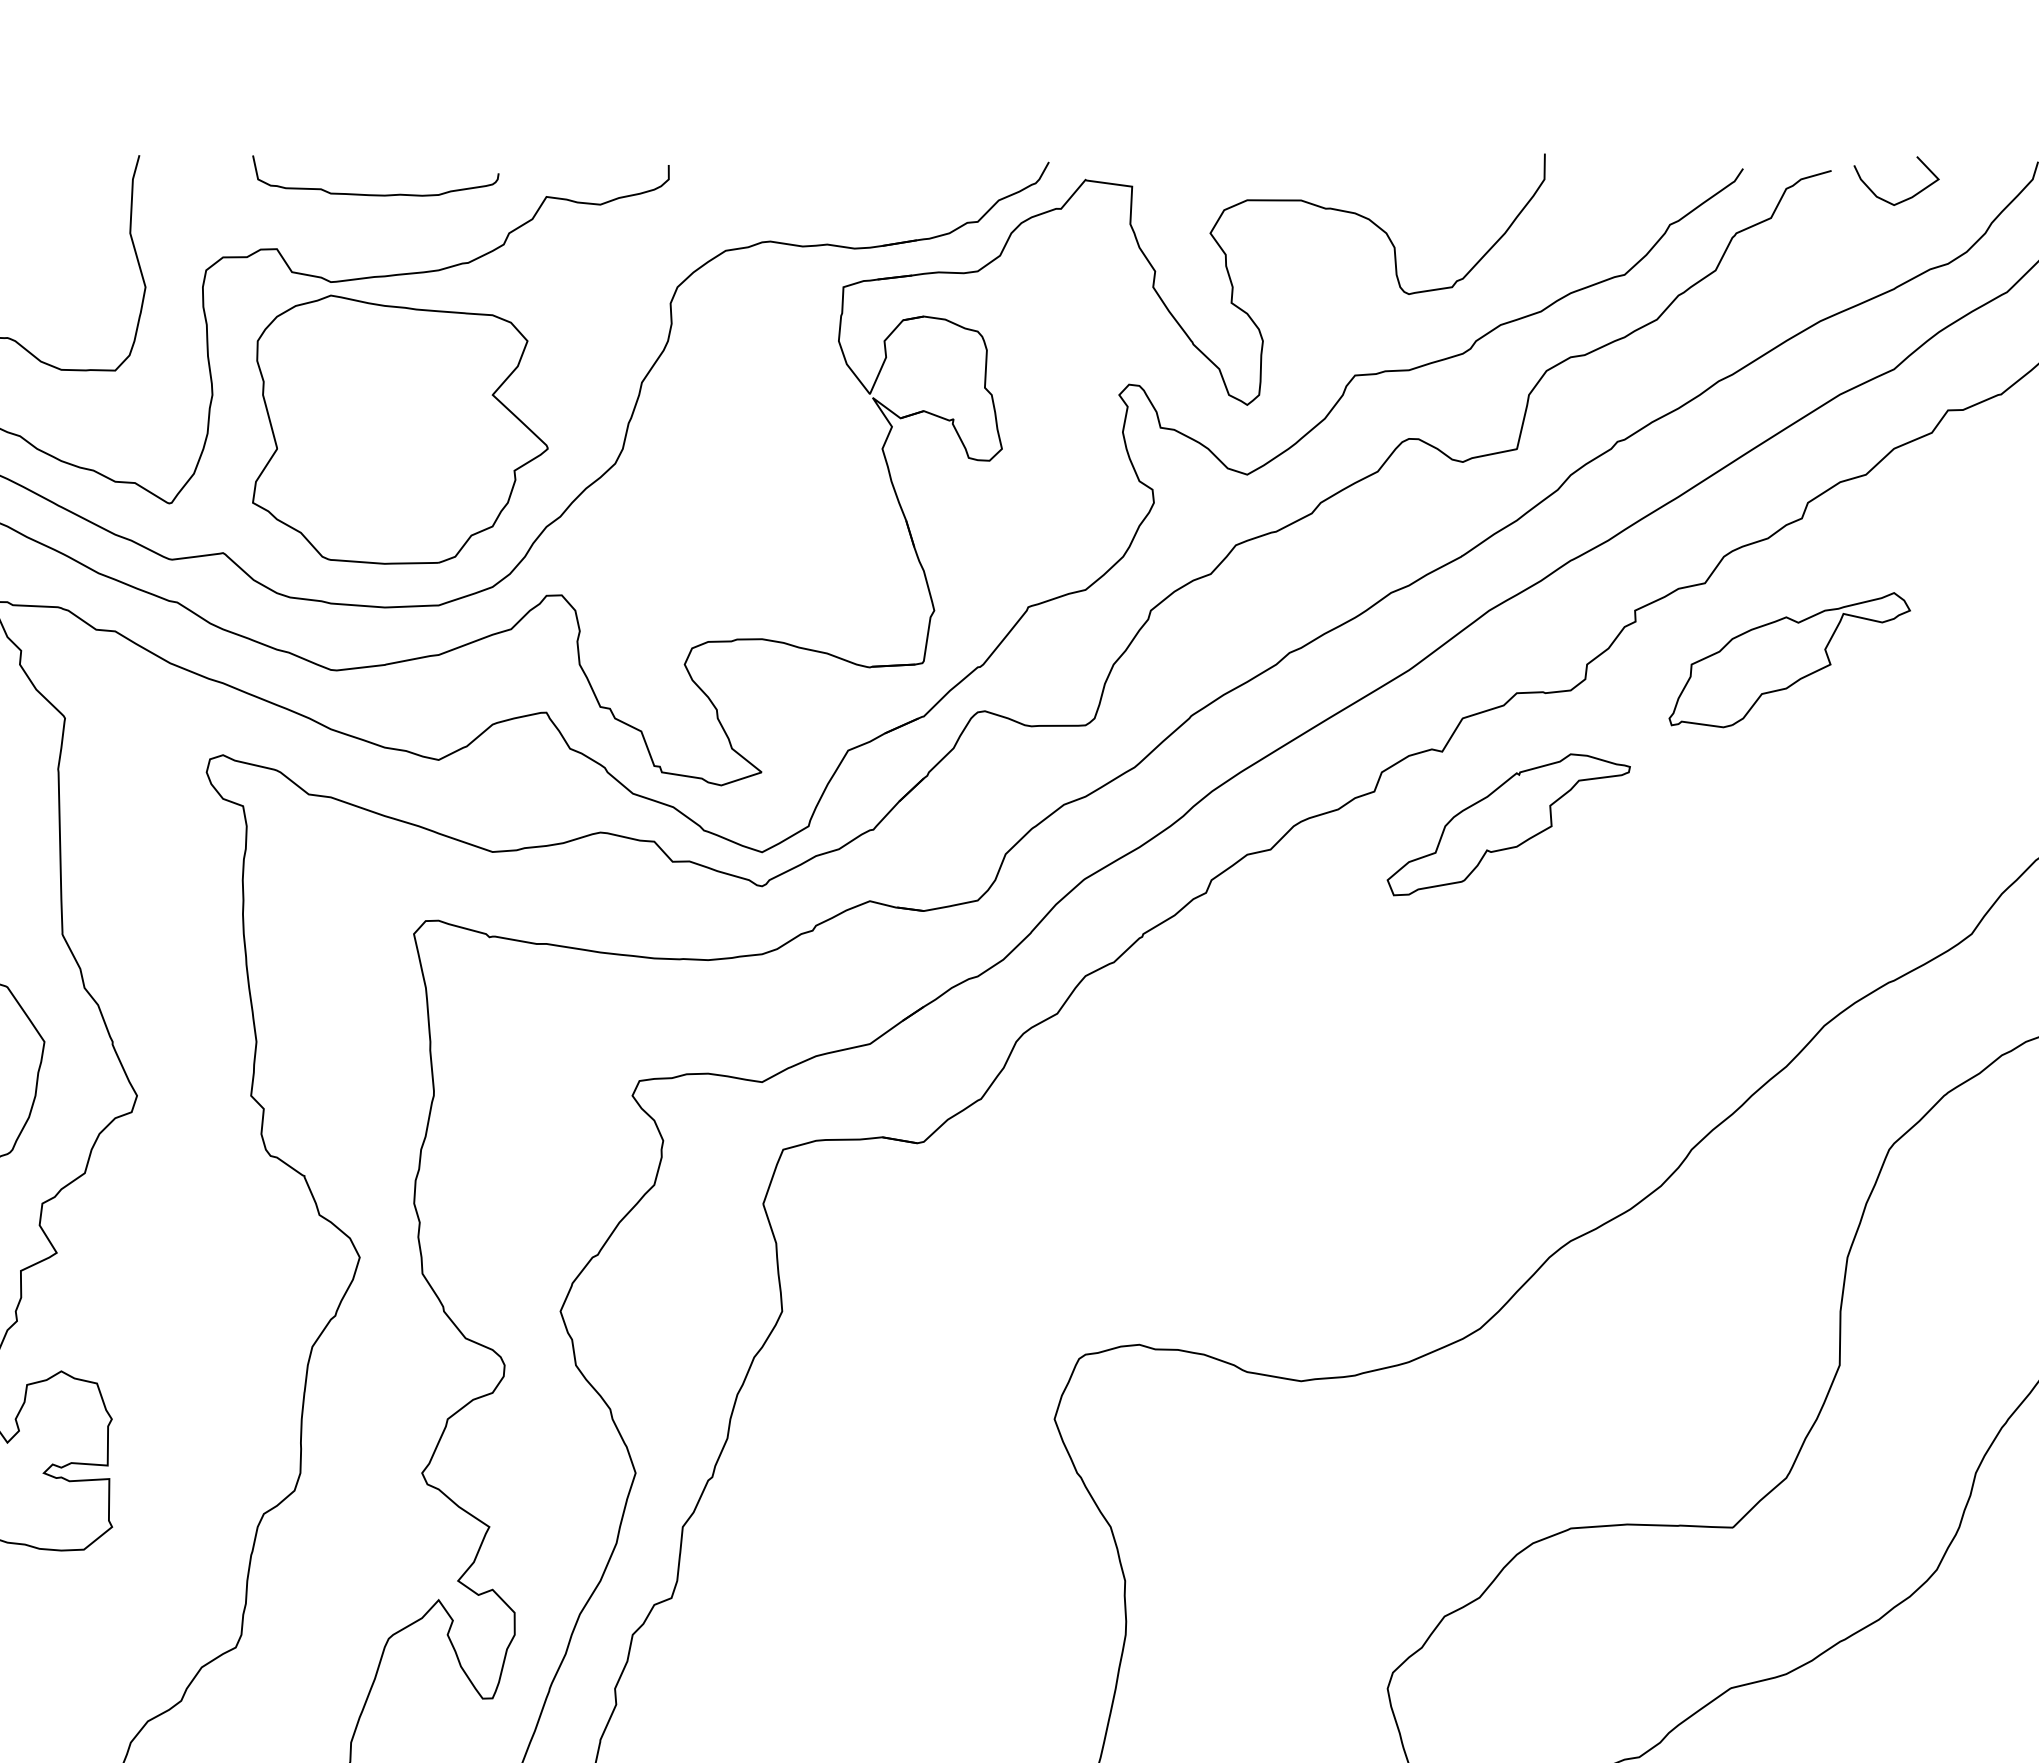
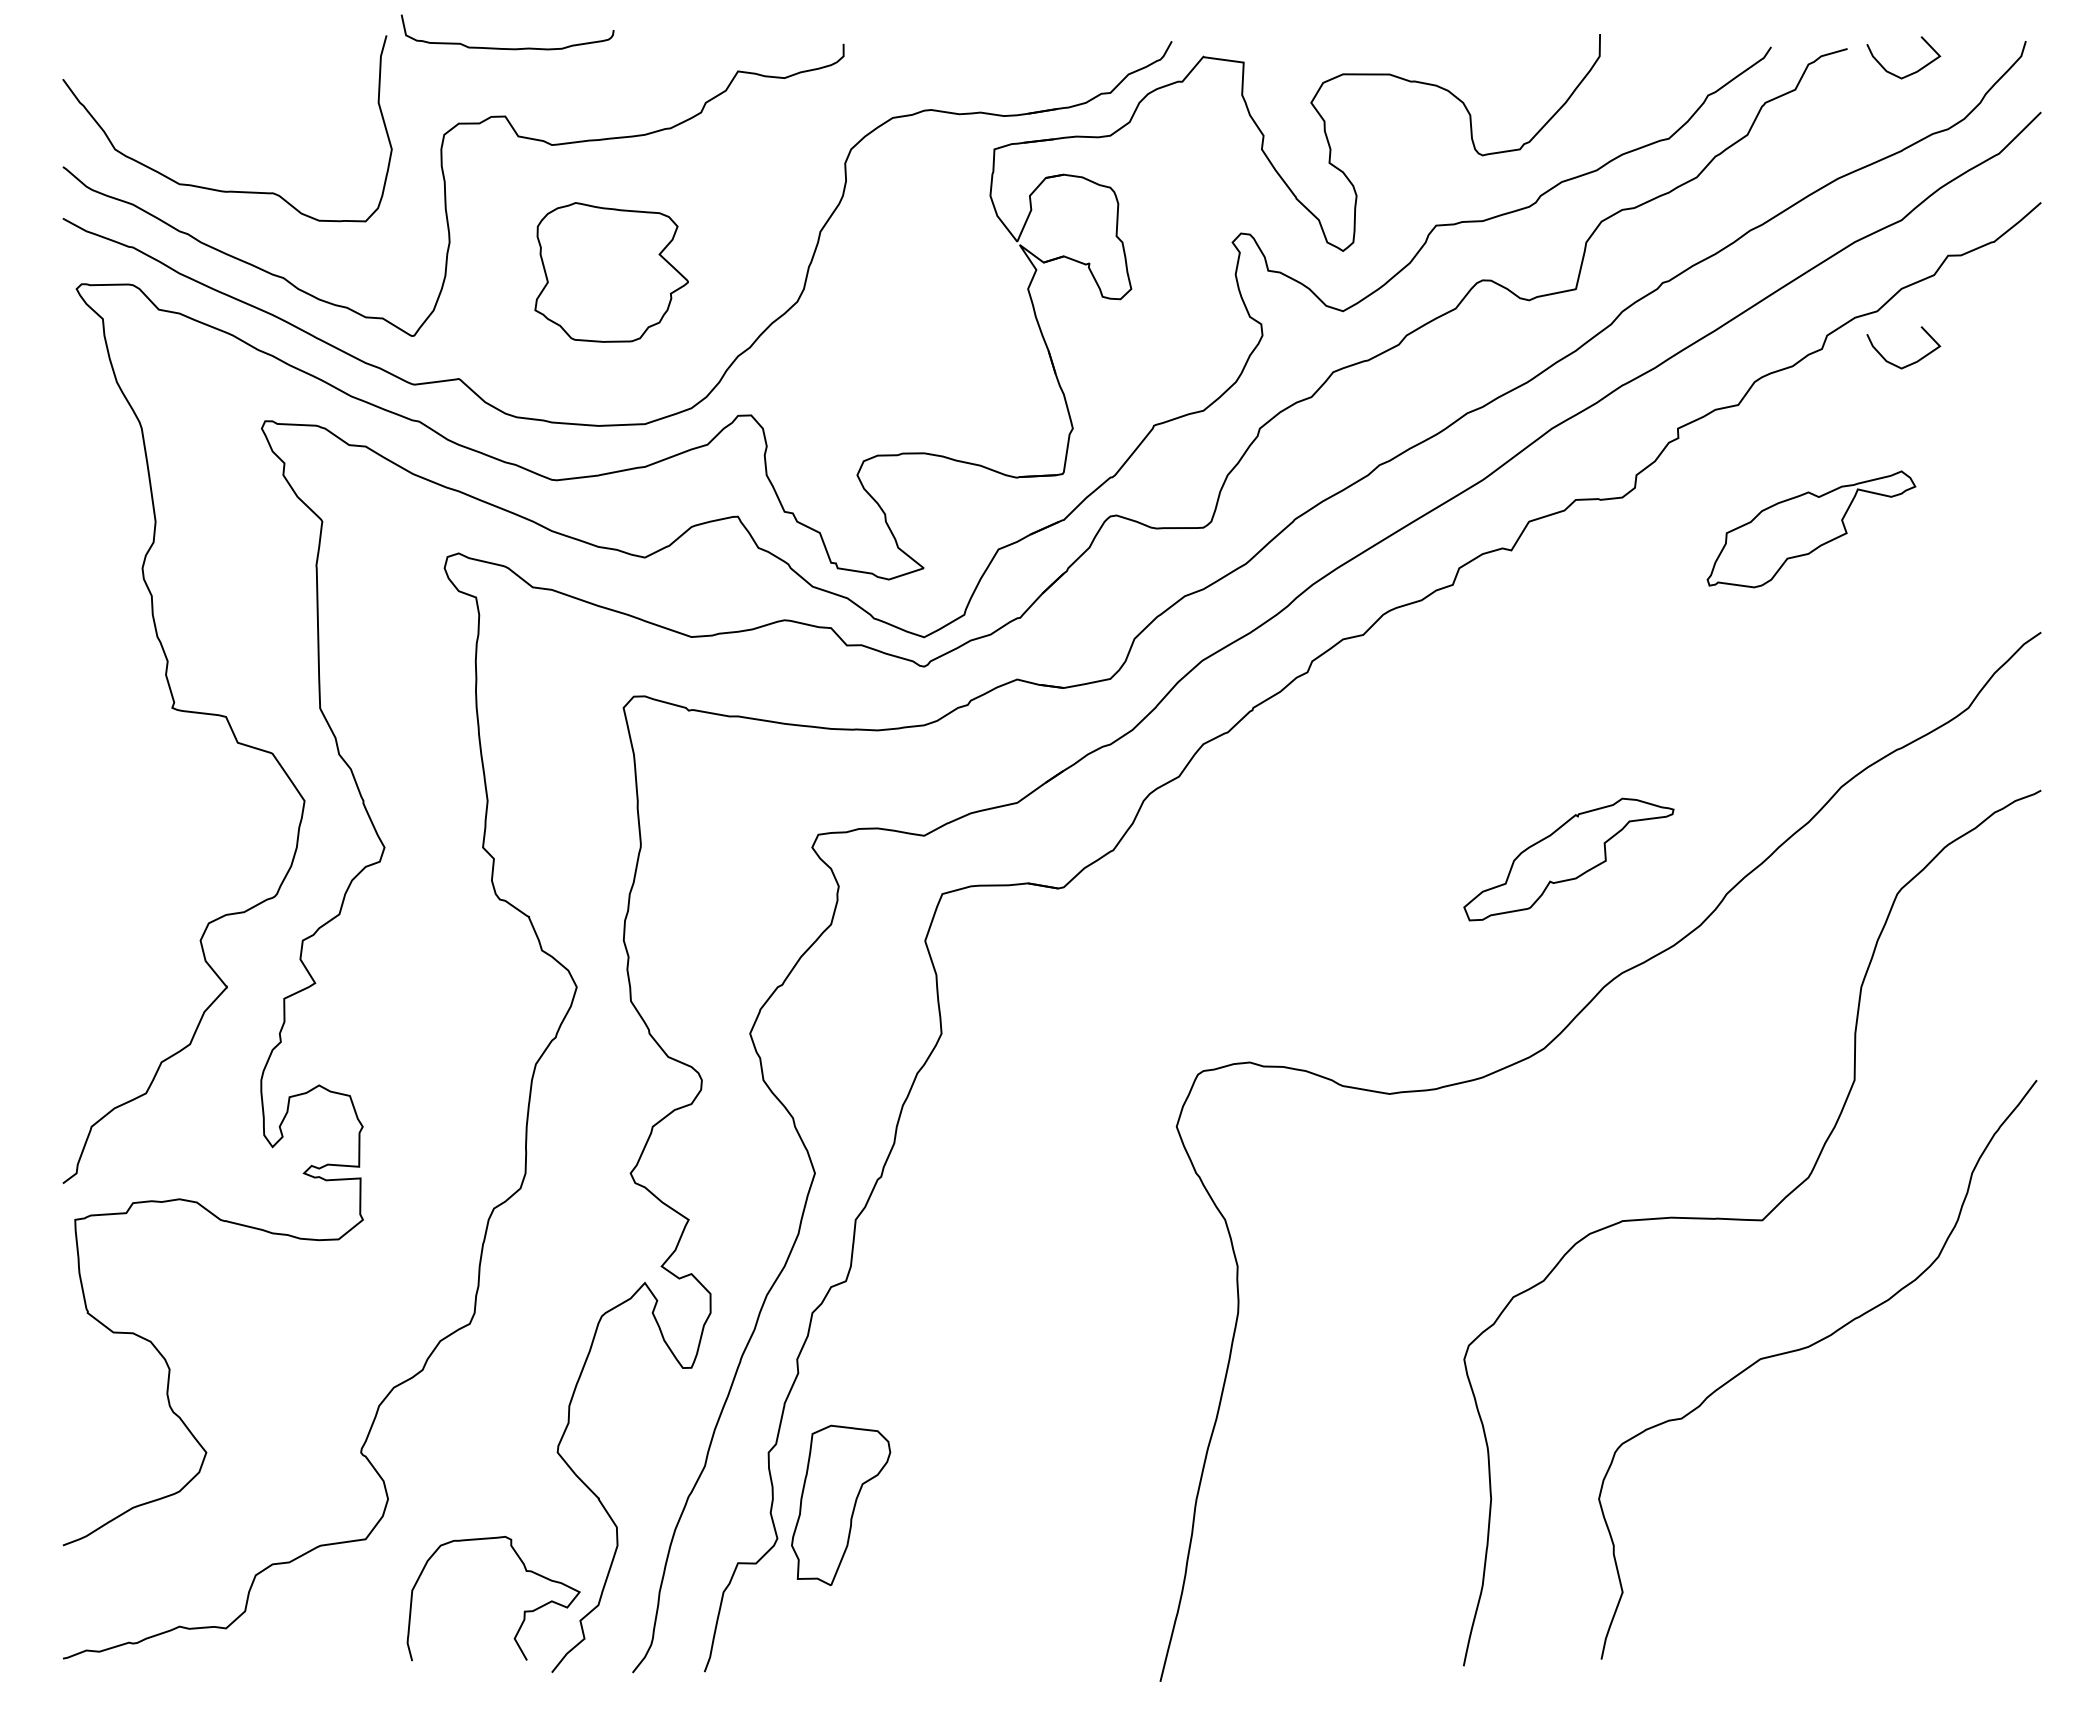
curve: (375, 194) -> (507, 48), moved
part: (399, 429) -> (611, 272), size x0.6
curve: (1904, 535) -> (1910, 363), added
part: (1789, 660) -> (1811, 529), moved
part: (1508, 824) -> (1568, 859), moved

